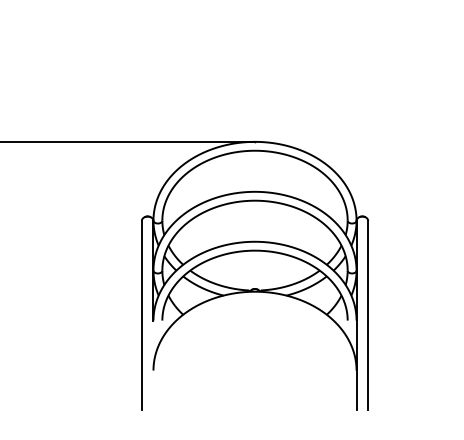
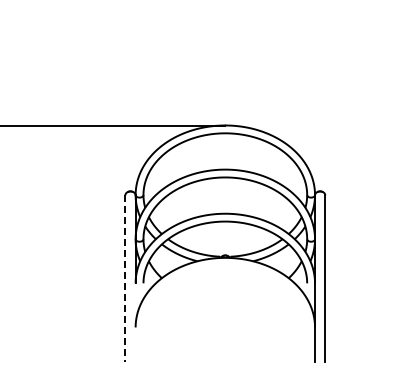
line: (141, 316) -> (125, 279), solid -> dashed

